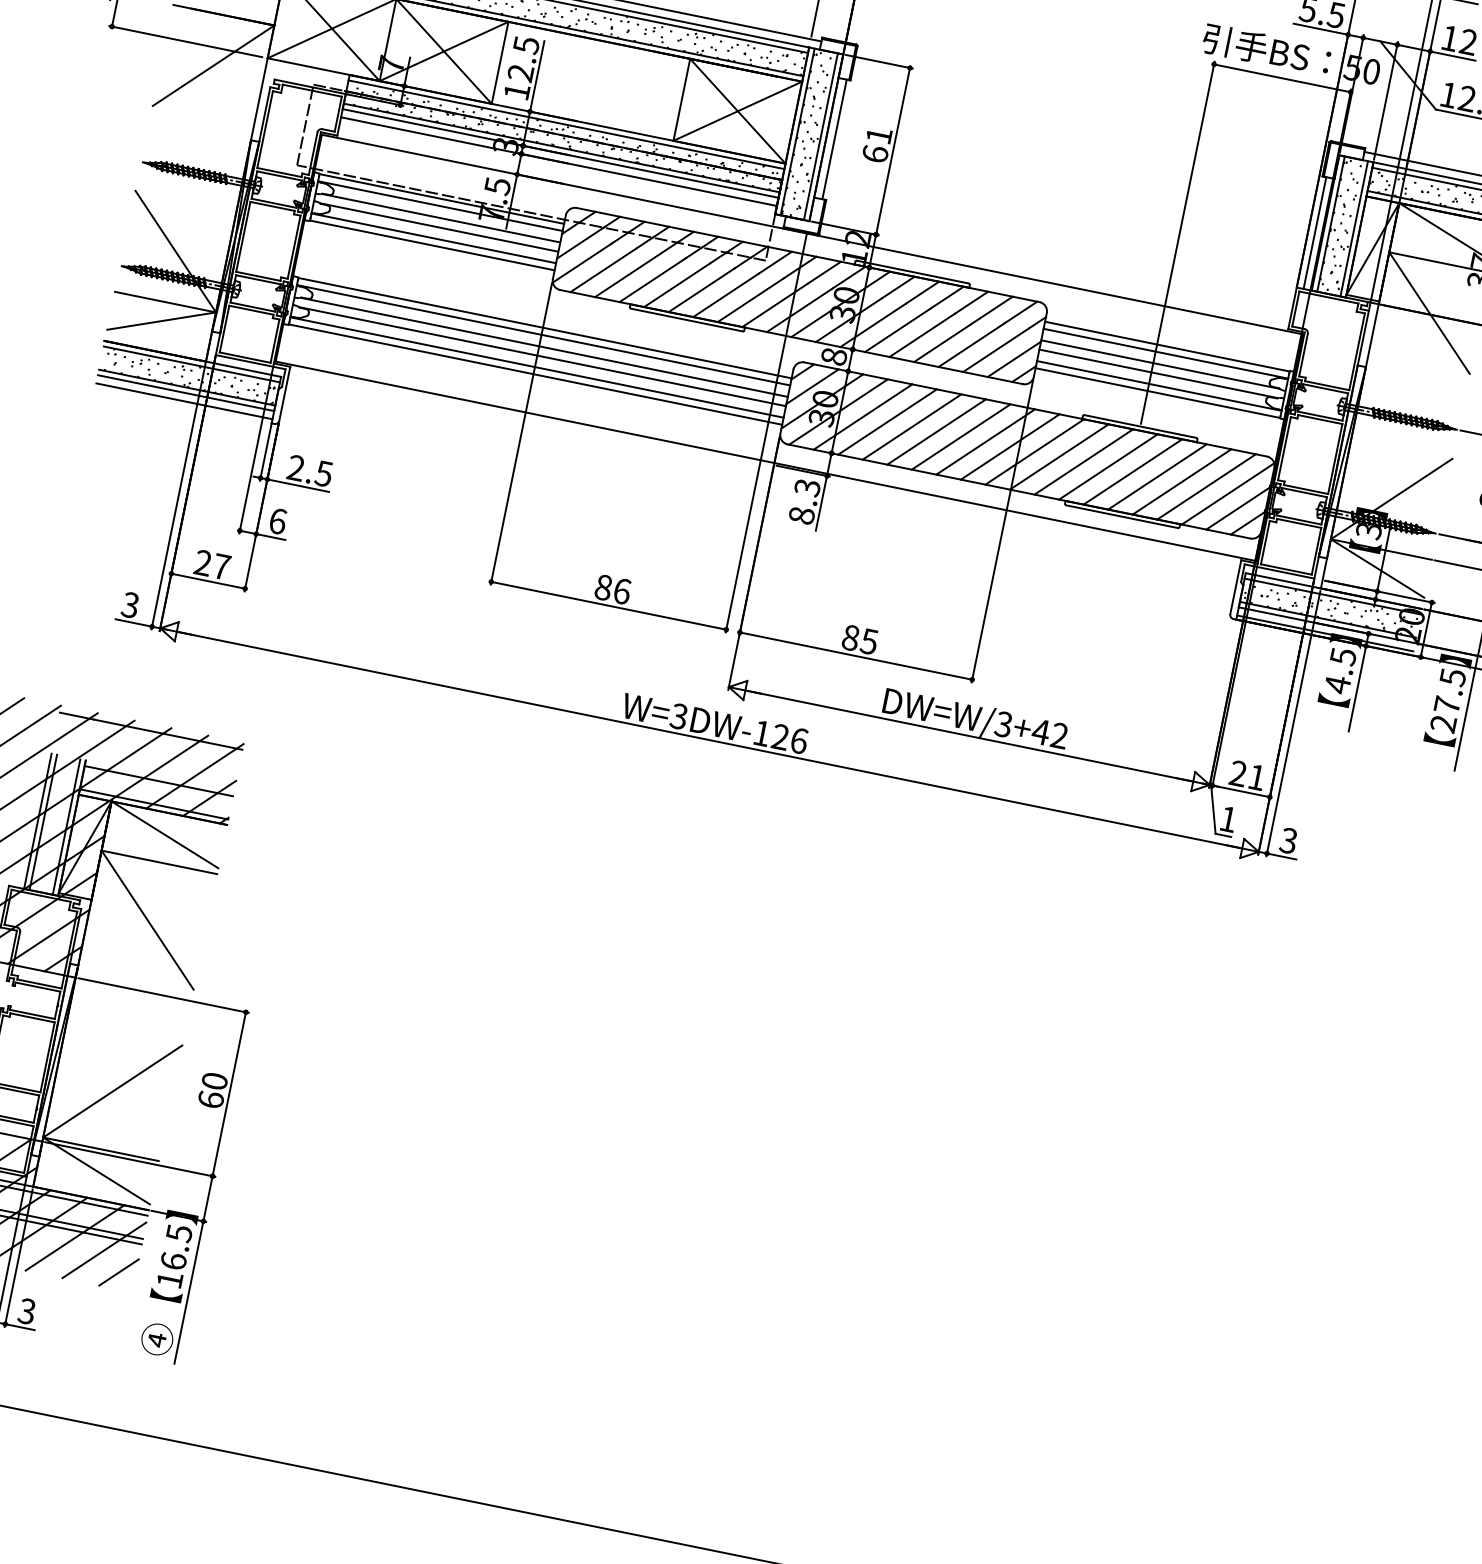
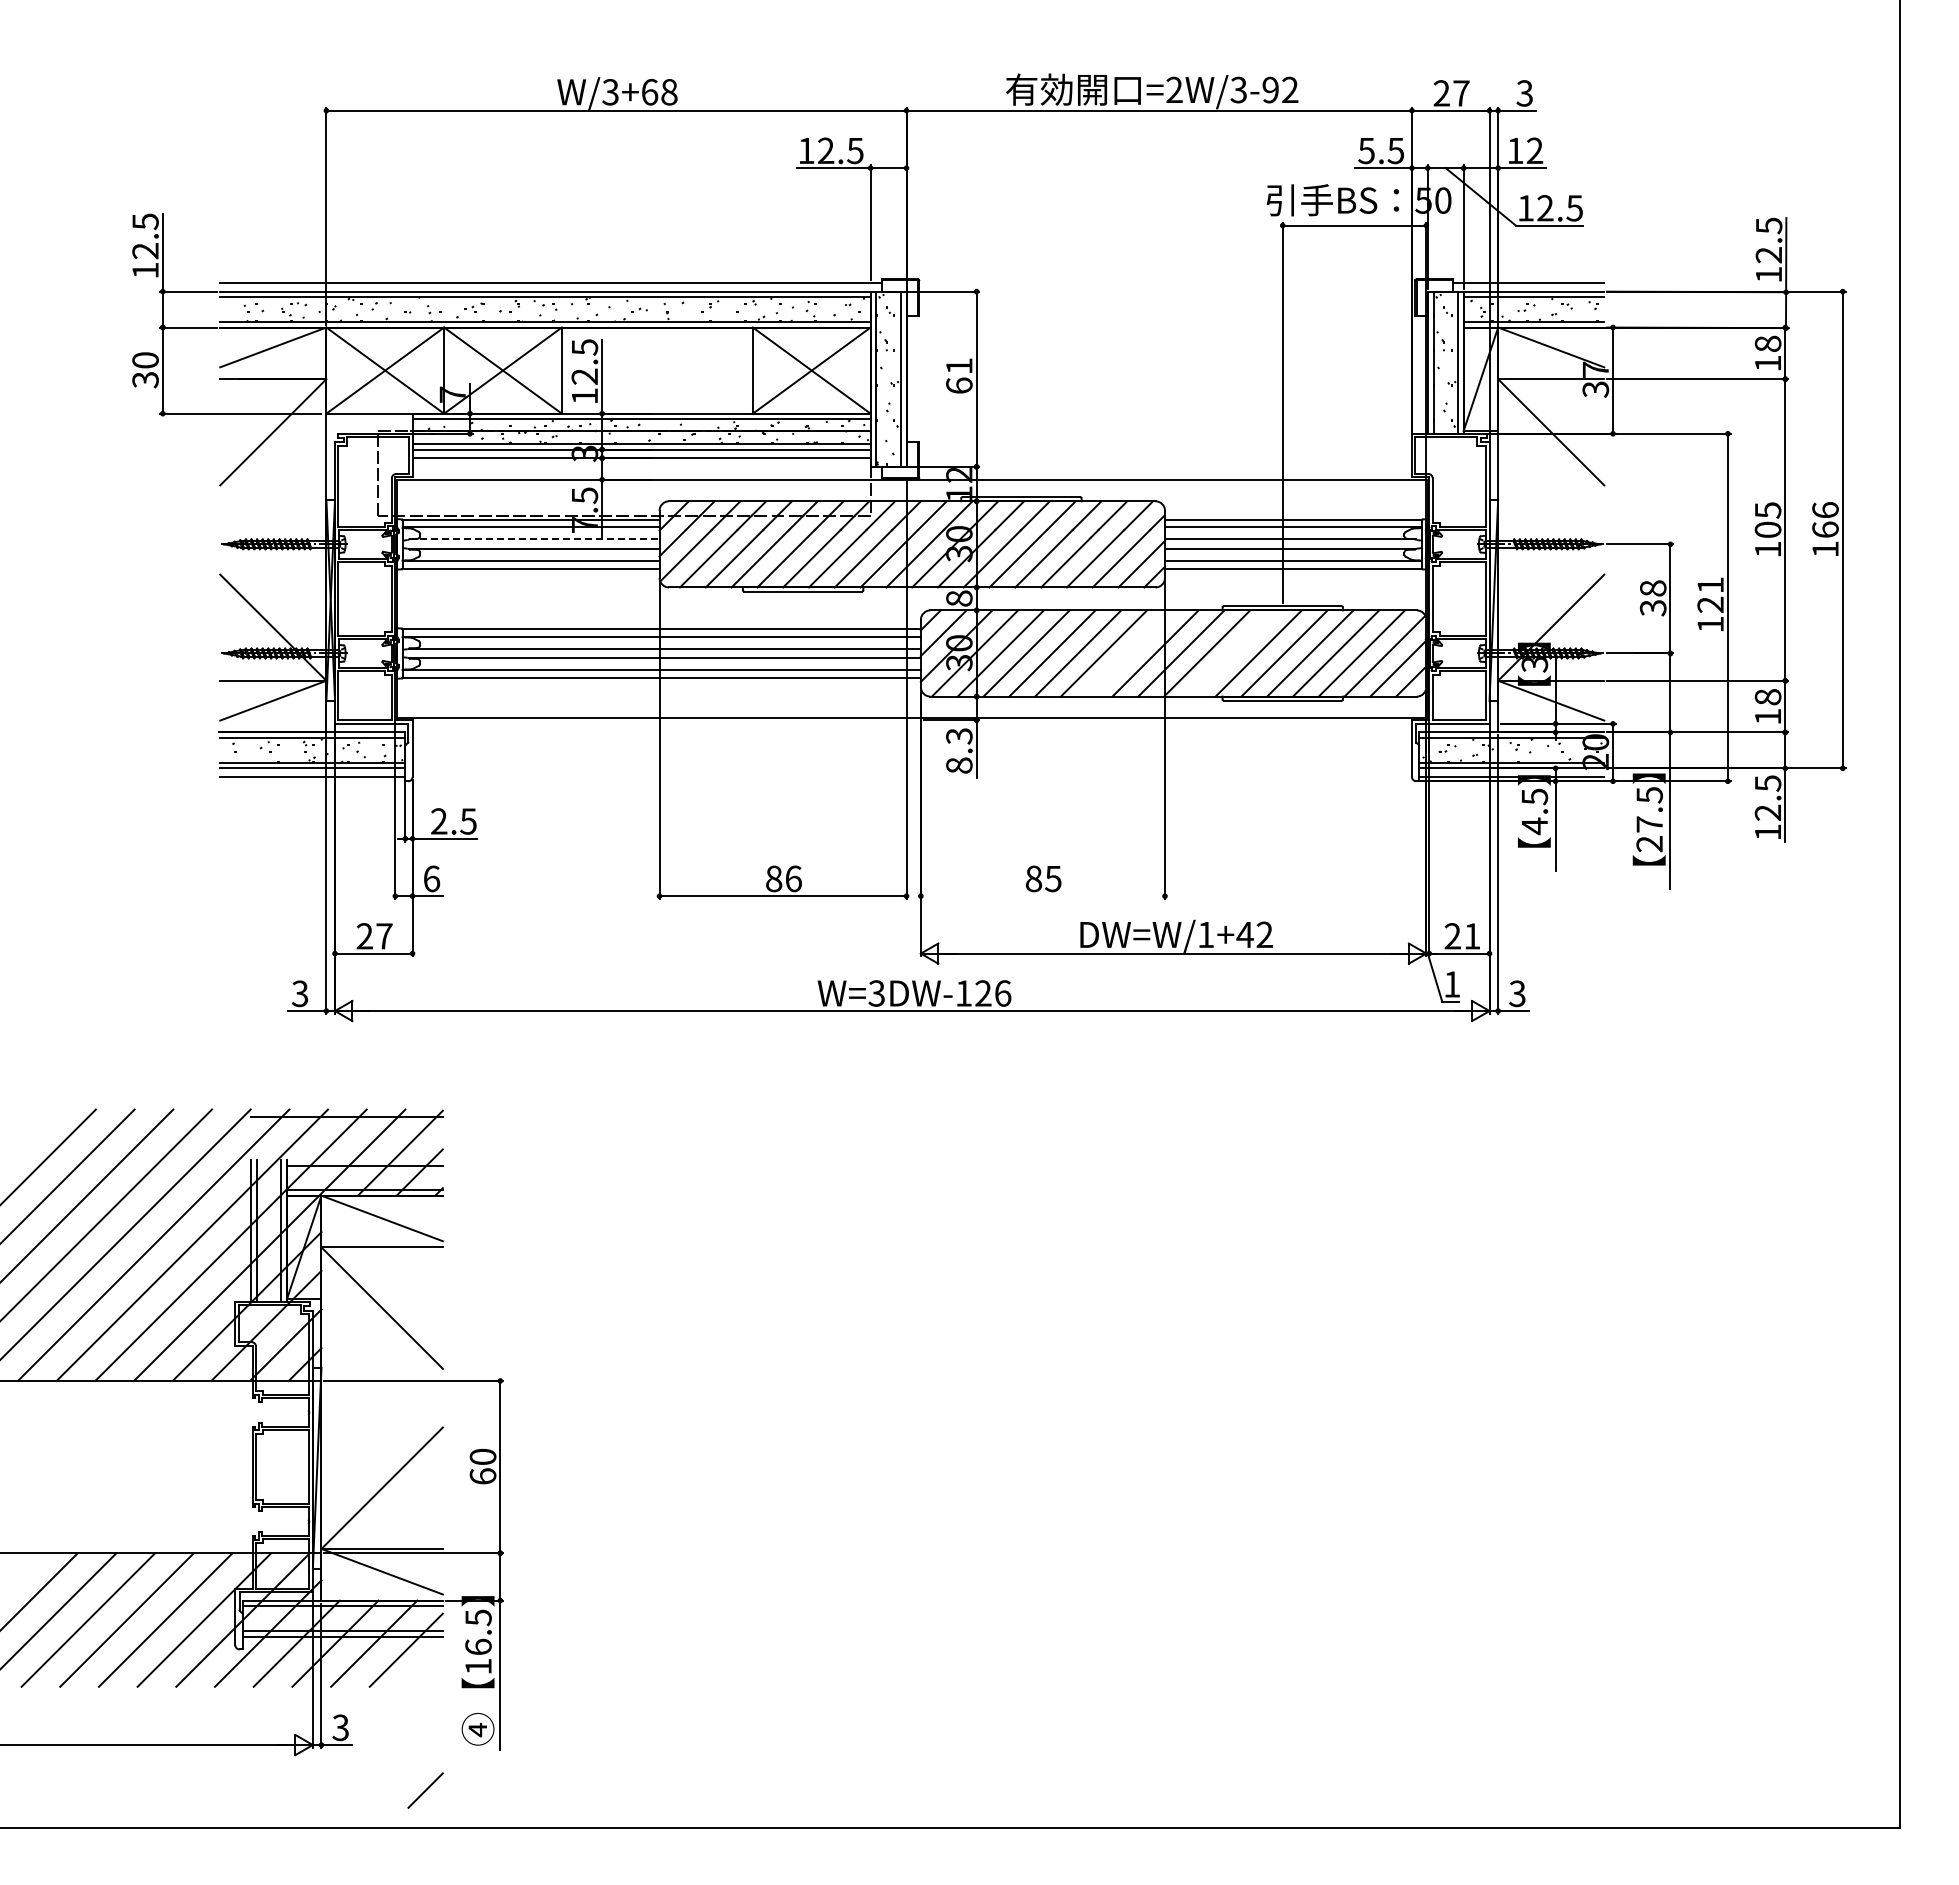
line: (835, 138) -> (915, 378), removed
line: (440, 218) -> (533, 539), solid -> dashed
line: (1315, 232) -> (1419, 374), removed
line: (985, 441) -> (1129, 653), removed
line: (1083, 461) -> (1232, 653), removed
line: (855, 656) -> (1042, 896), removed
text: (1003, 724) -> (1205, 934), DW=W/3+42 -> DW=W/1+42
line: (118, 1272) -> (425, 1790), moved

